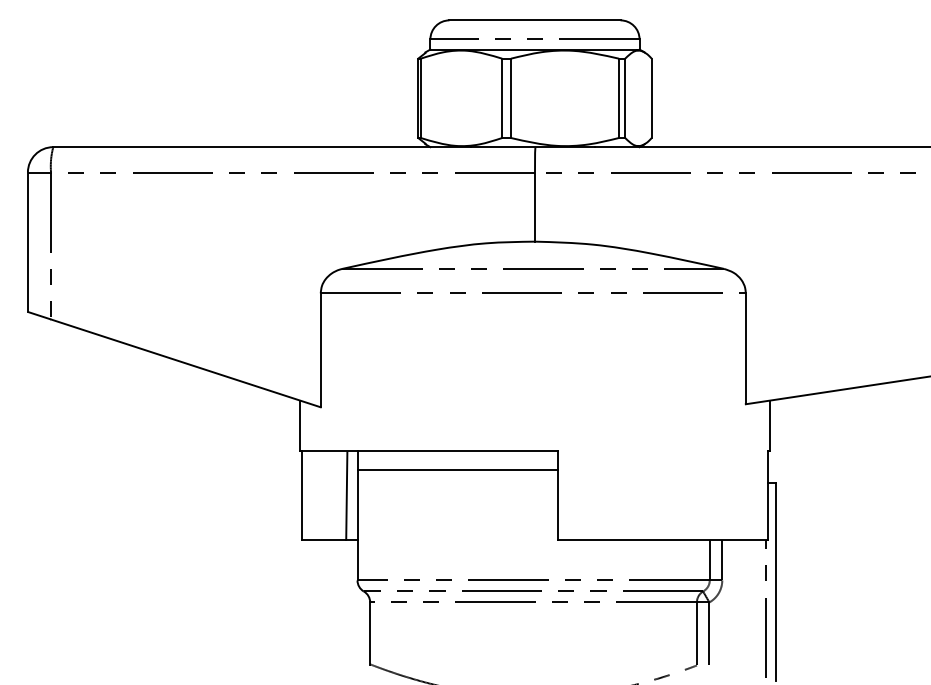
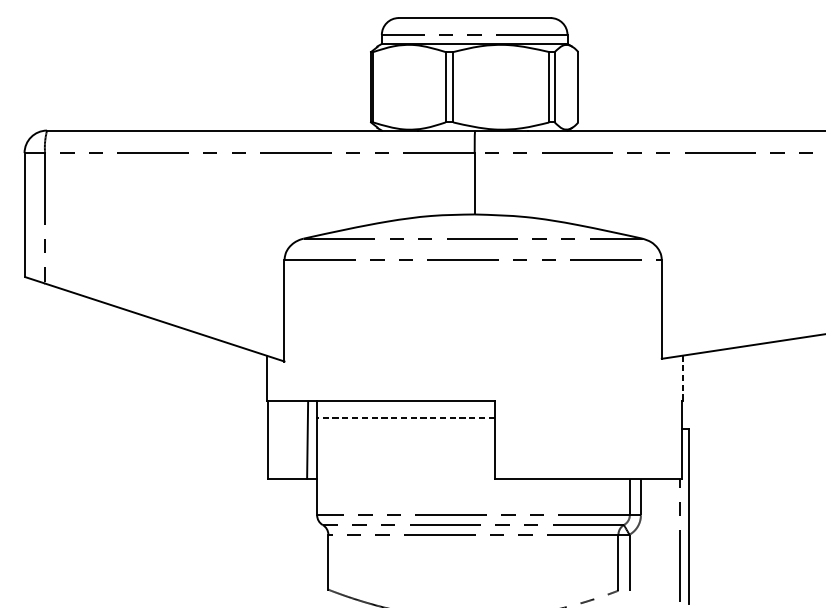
line: (769, 425) -> (682, 377), solid -> dashed
line: (457, 470) -> (405, 417), solid -> dashed

